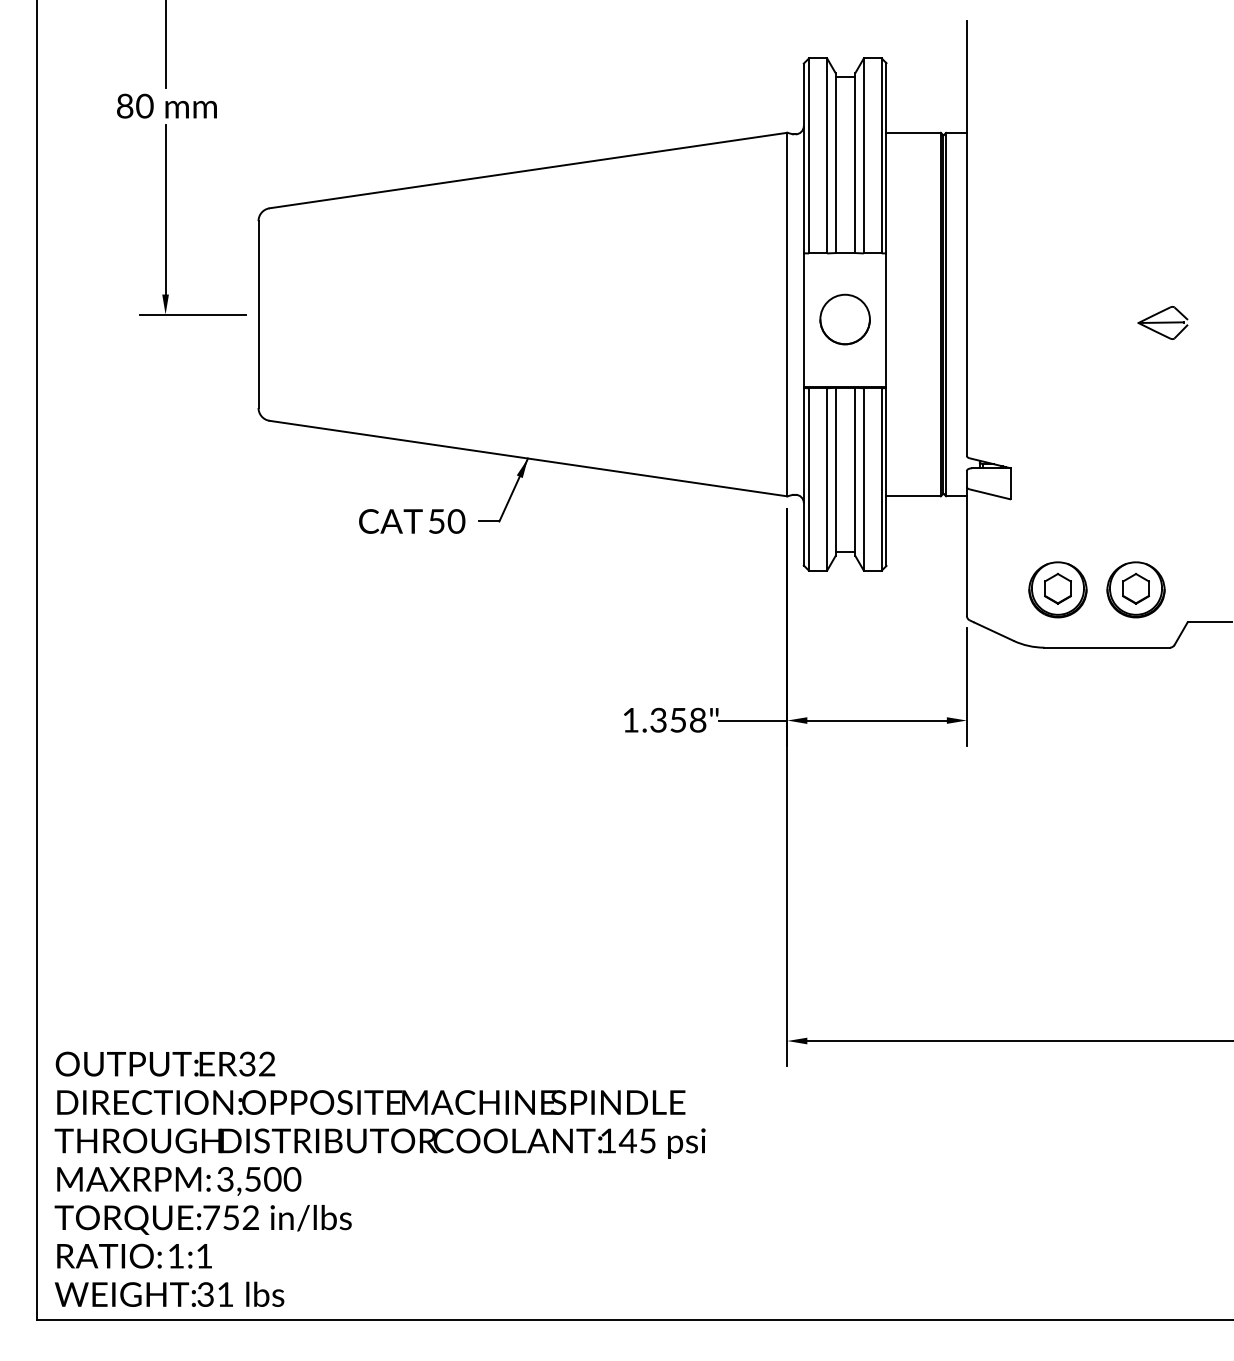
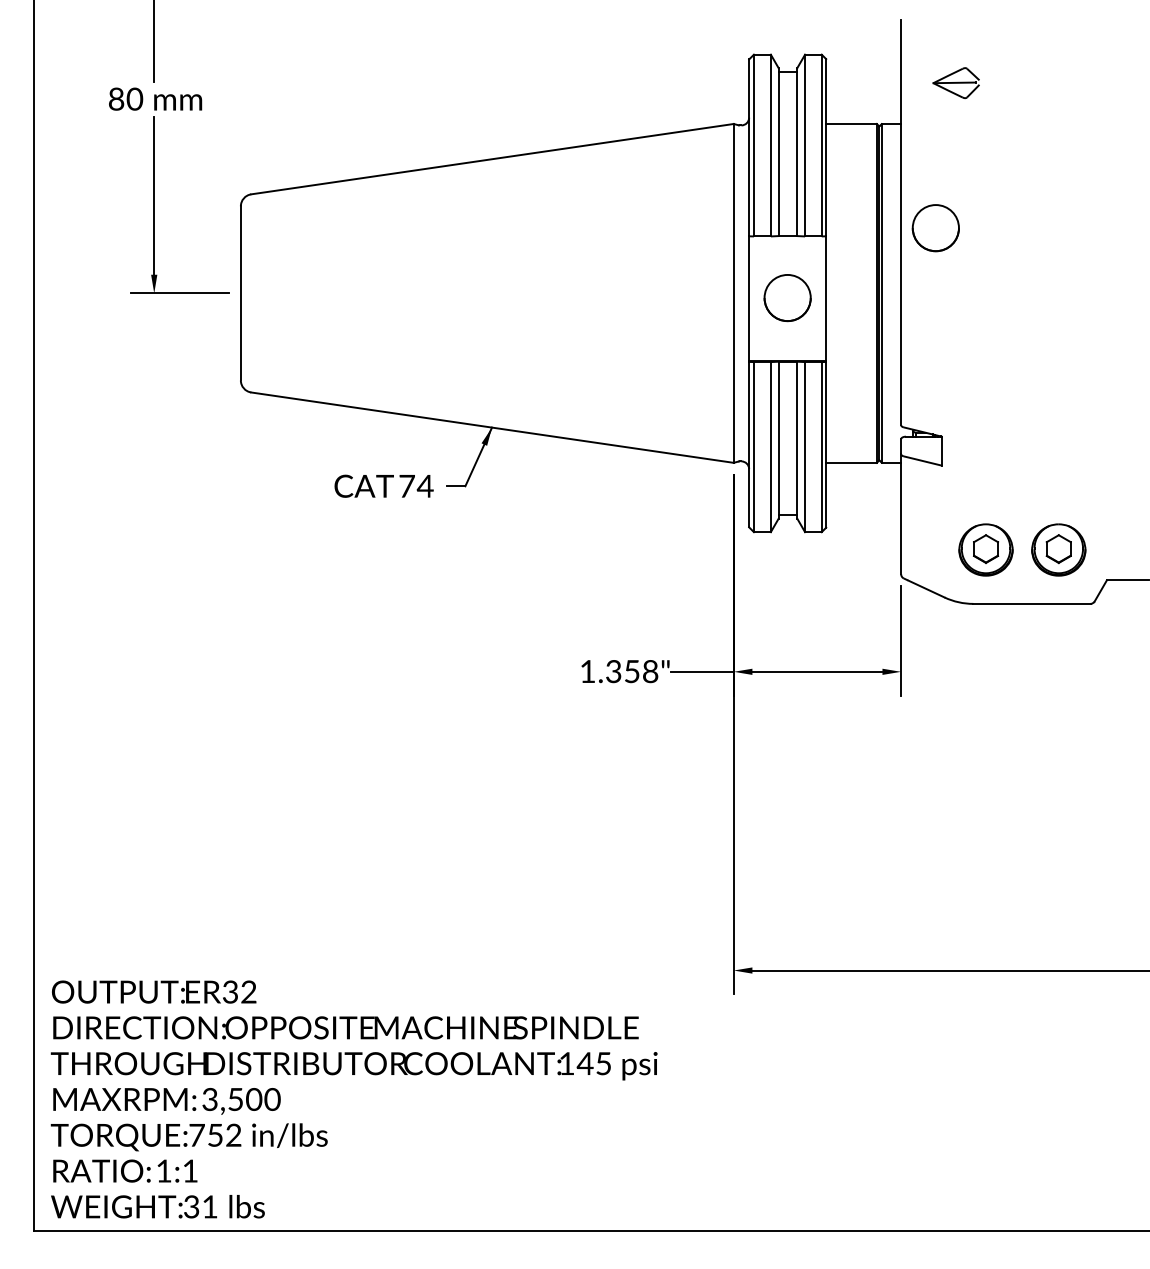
part: (1003, 244) -> (935, 228), added
part: (1162, 322) -> (955, 82), moved
text: (446, 521) -> (416, 486), 50 -> 74

